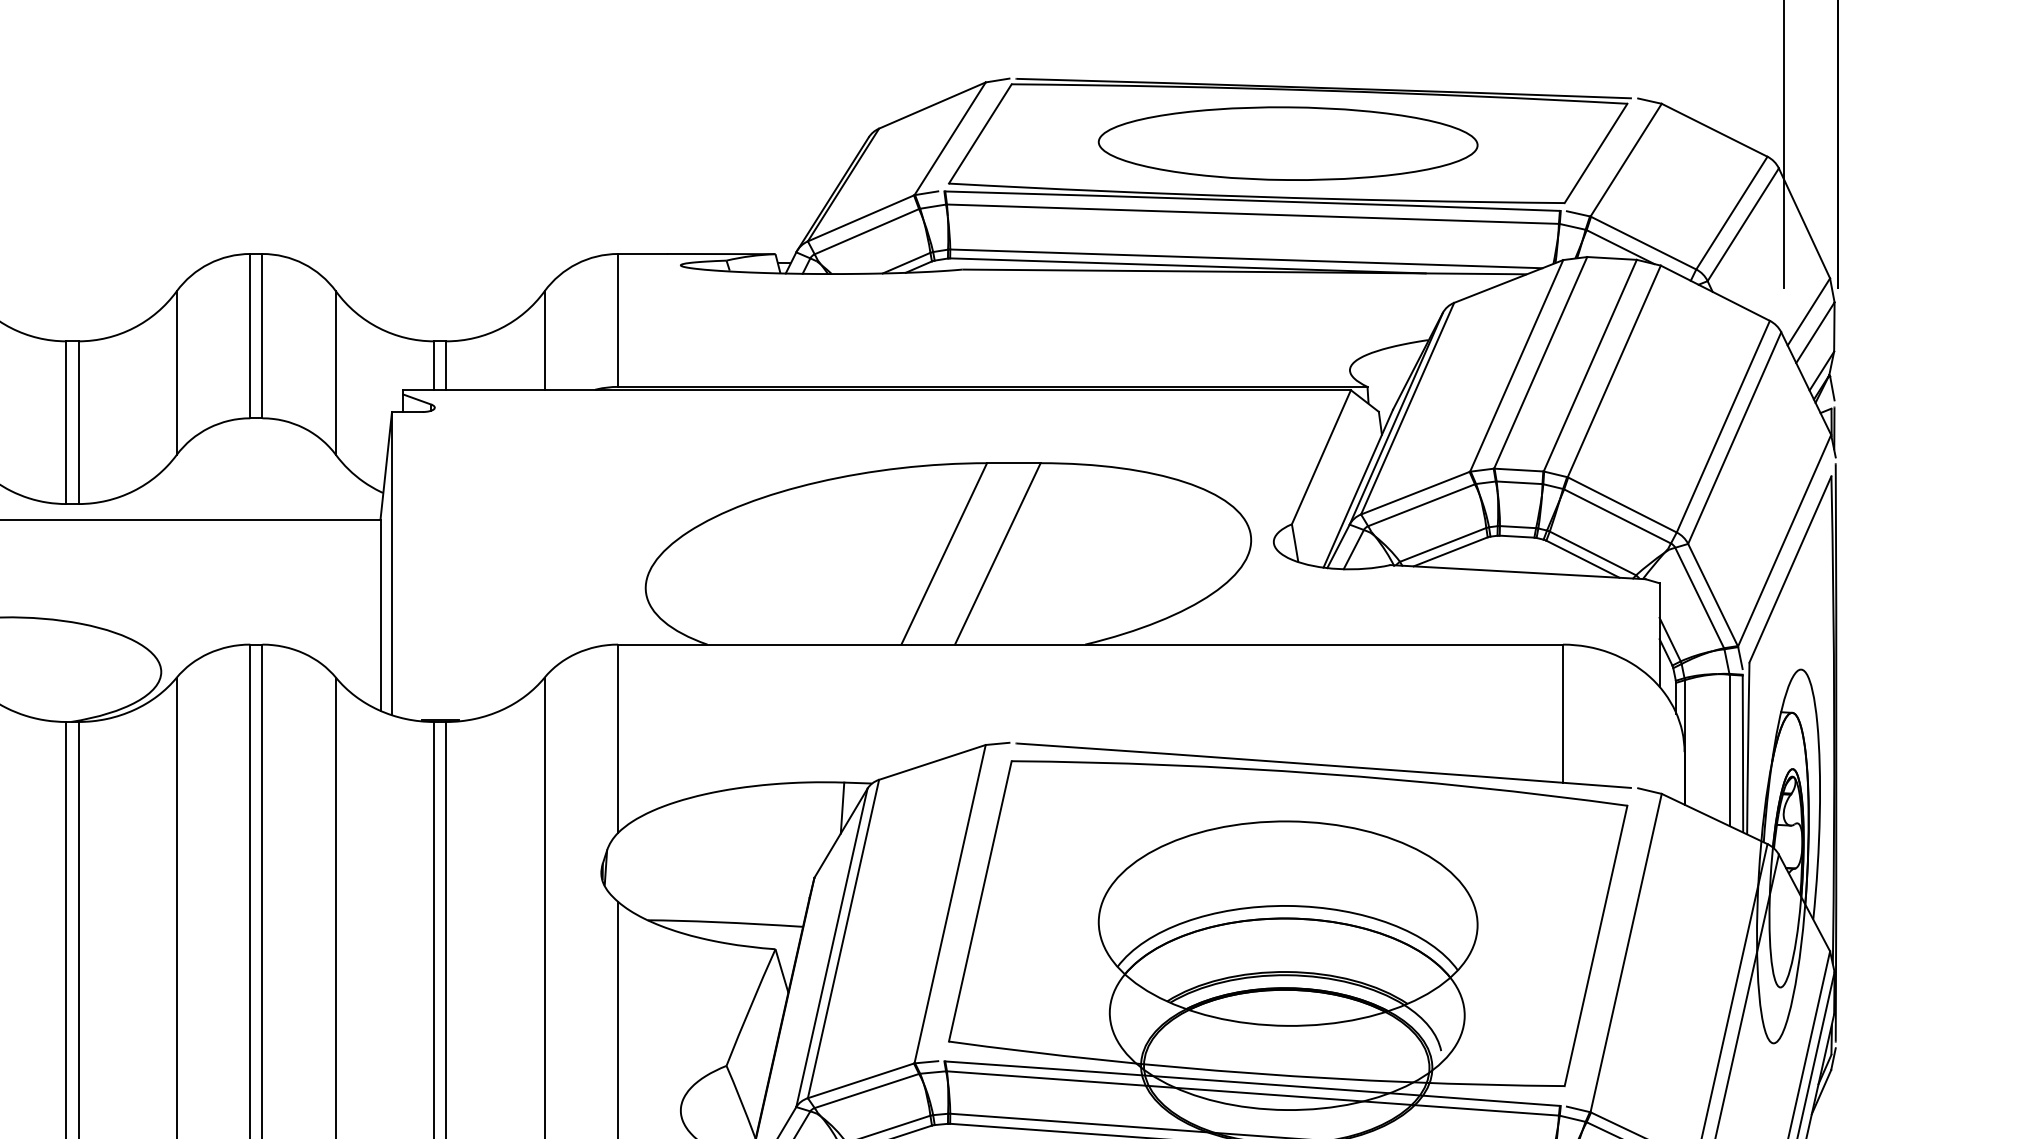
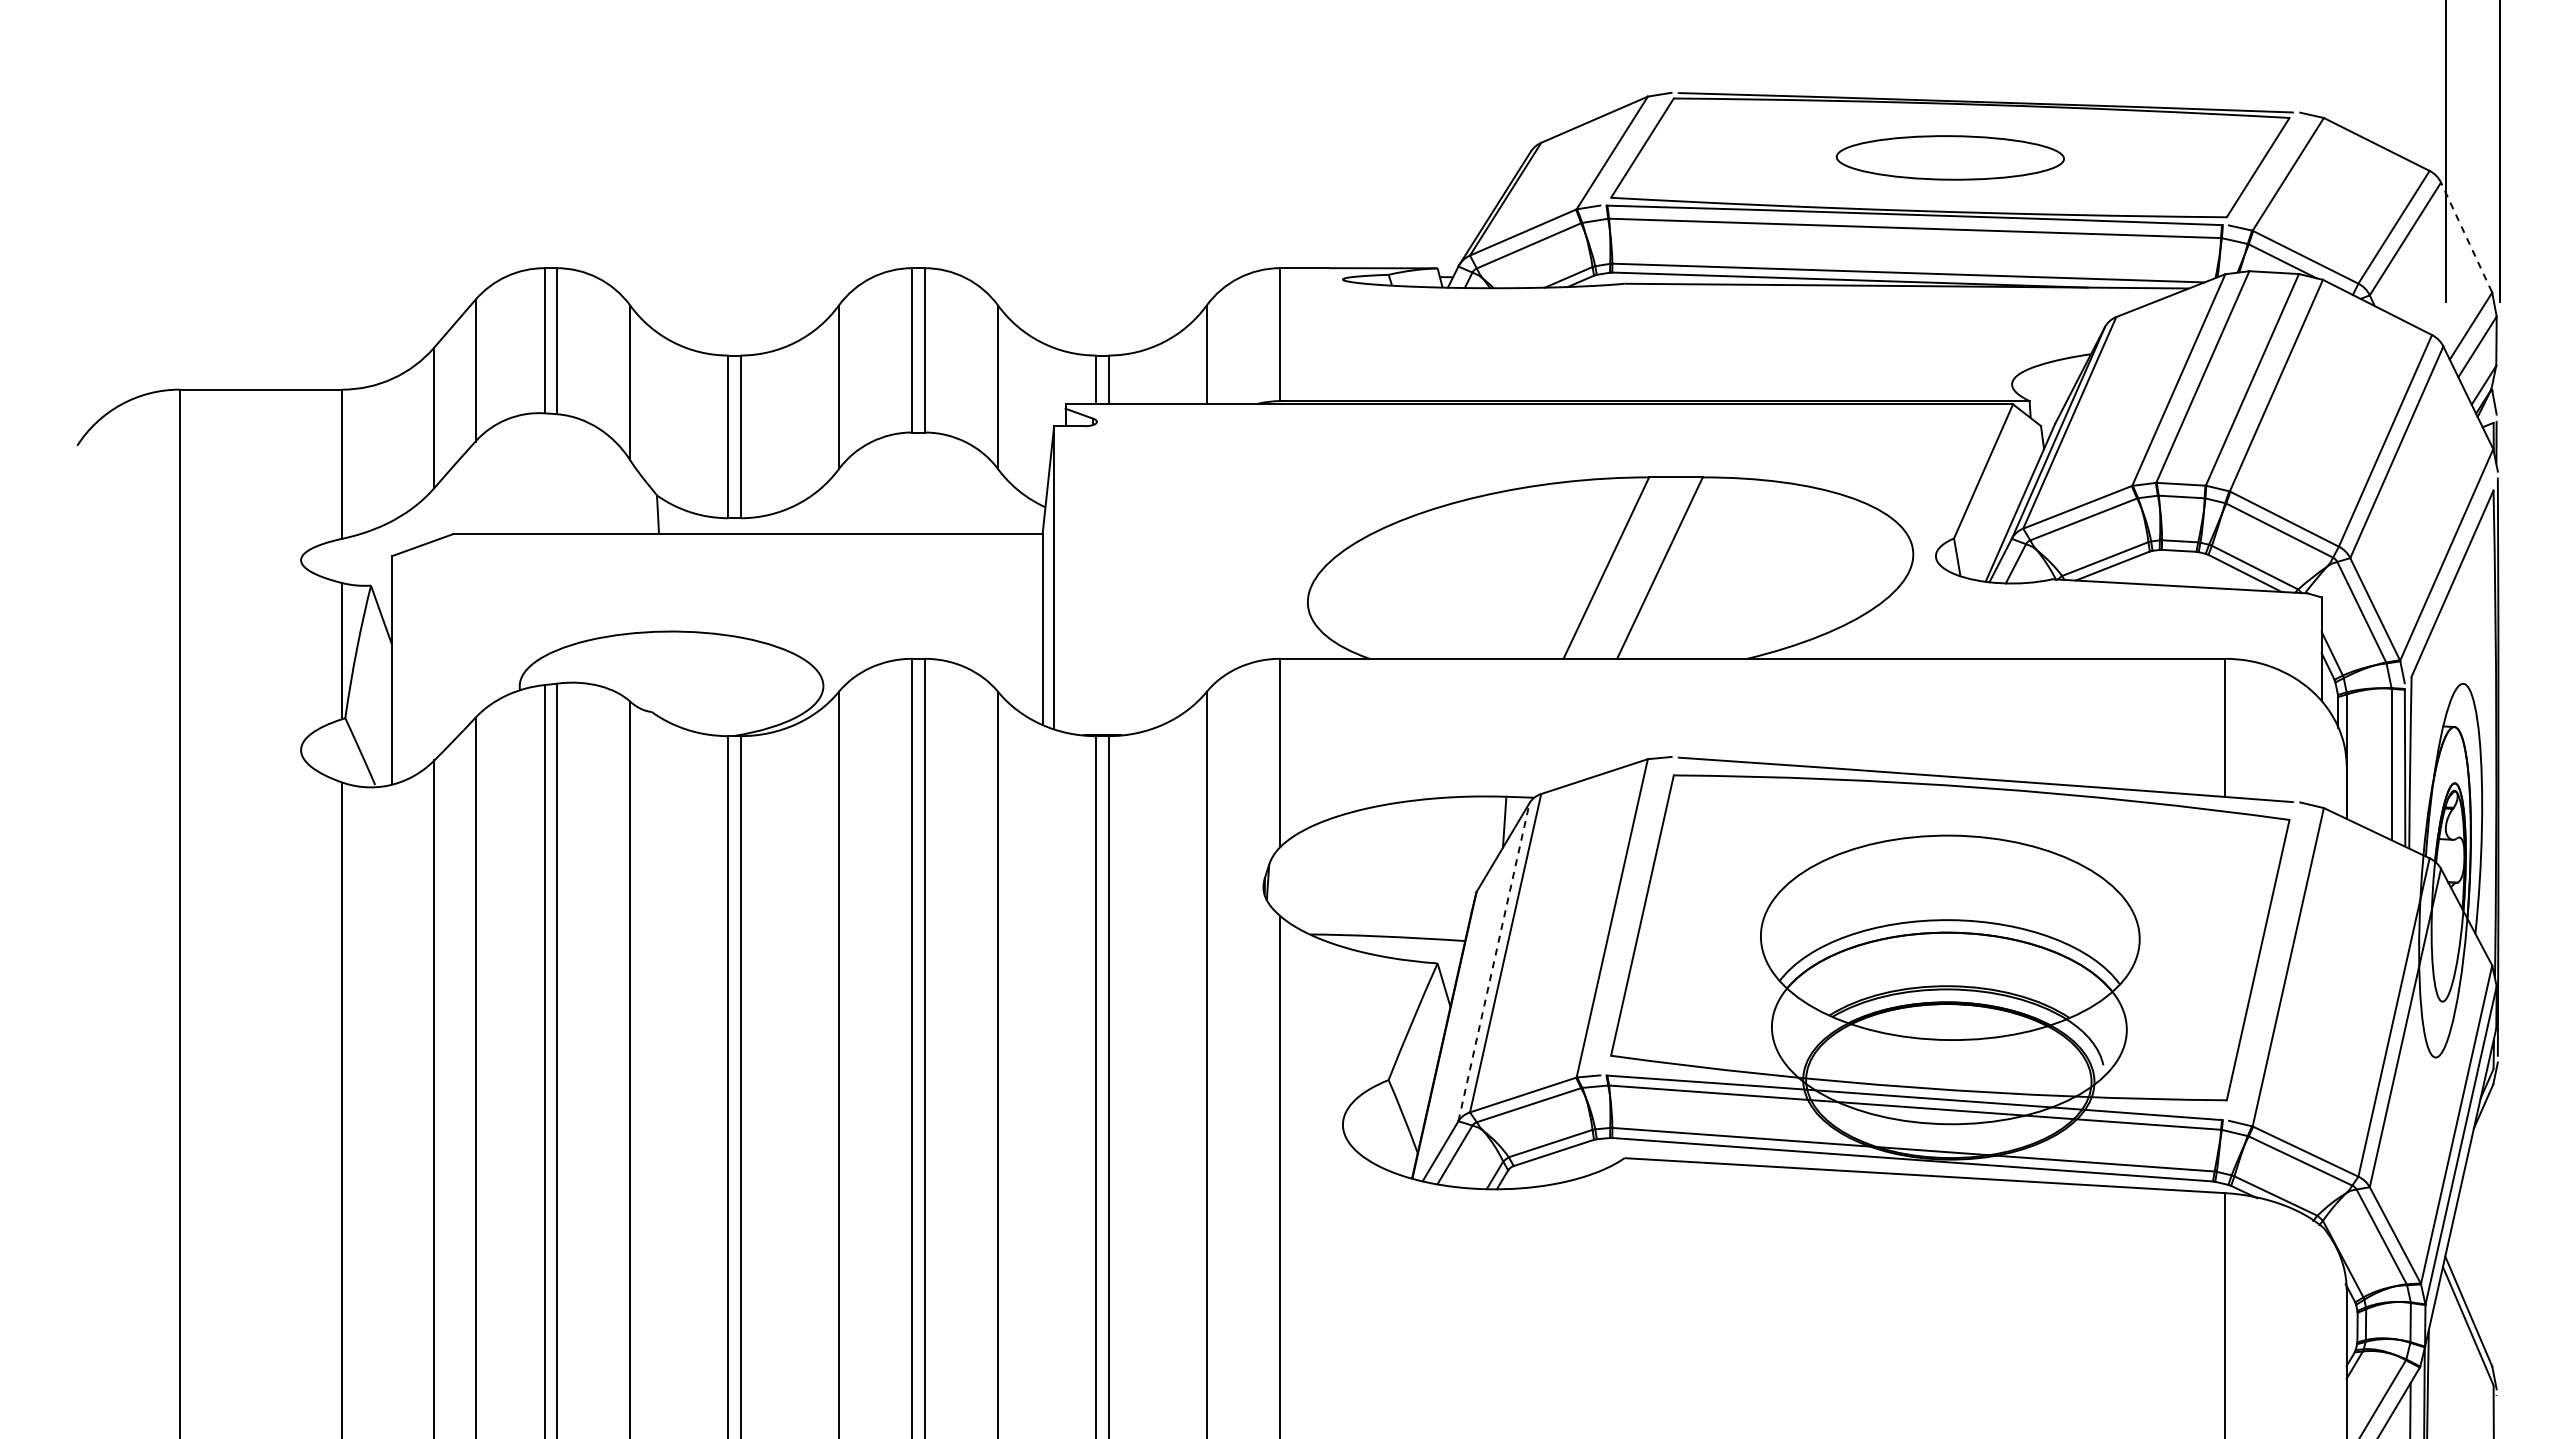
part: (1288, 143) -> (1950, 157), size x0.6
line: (1804, 222) -> (2466, 236), solid -> dashed
line: (832, 947) -> (1494, 961), solid -> dashed

